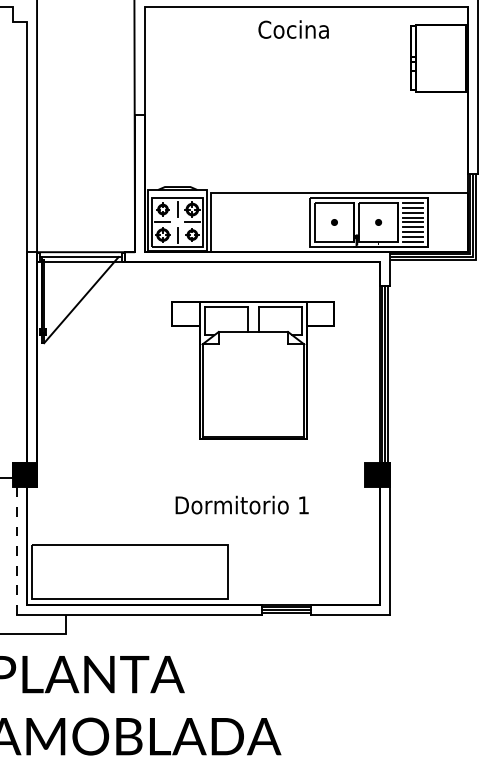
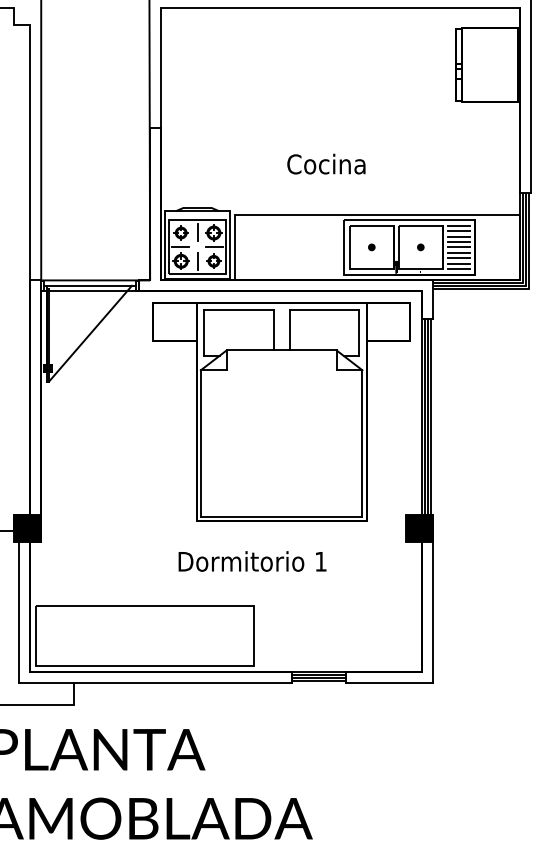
text: (293, 29) -> (326, 164), moved
part: (253, 370) -> (281, 411), size x1.43
text: (241, 504) -> (251, 560), moved
line: (17, 551) -> (19, 613), dashed -> solid

